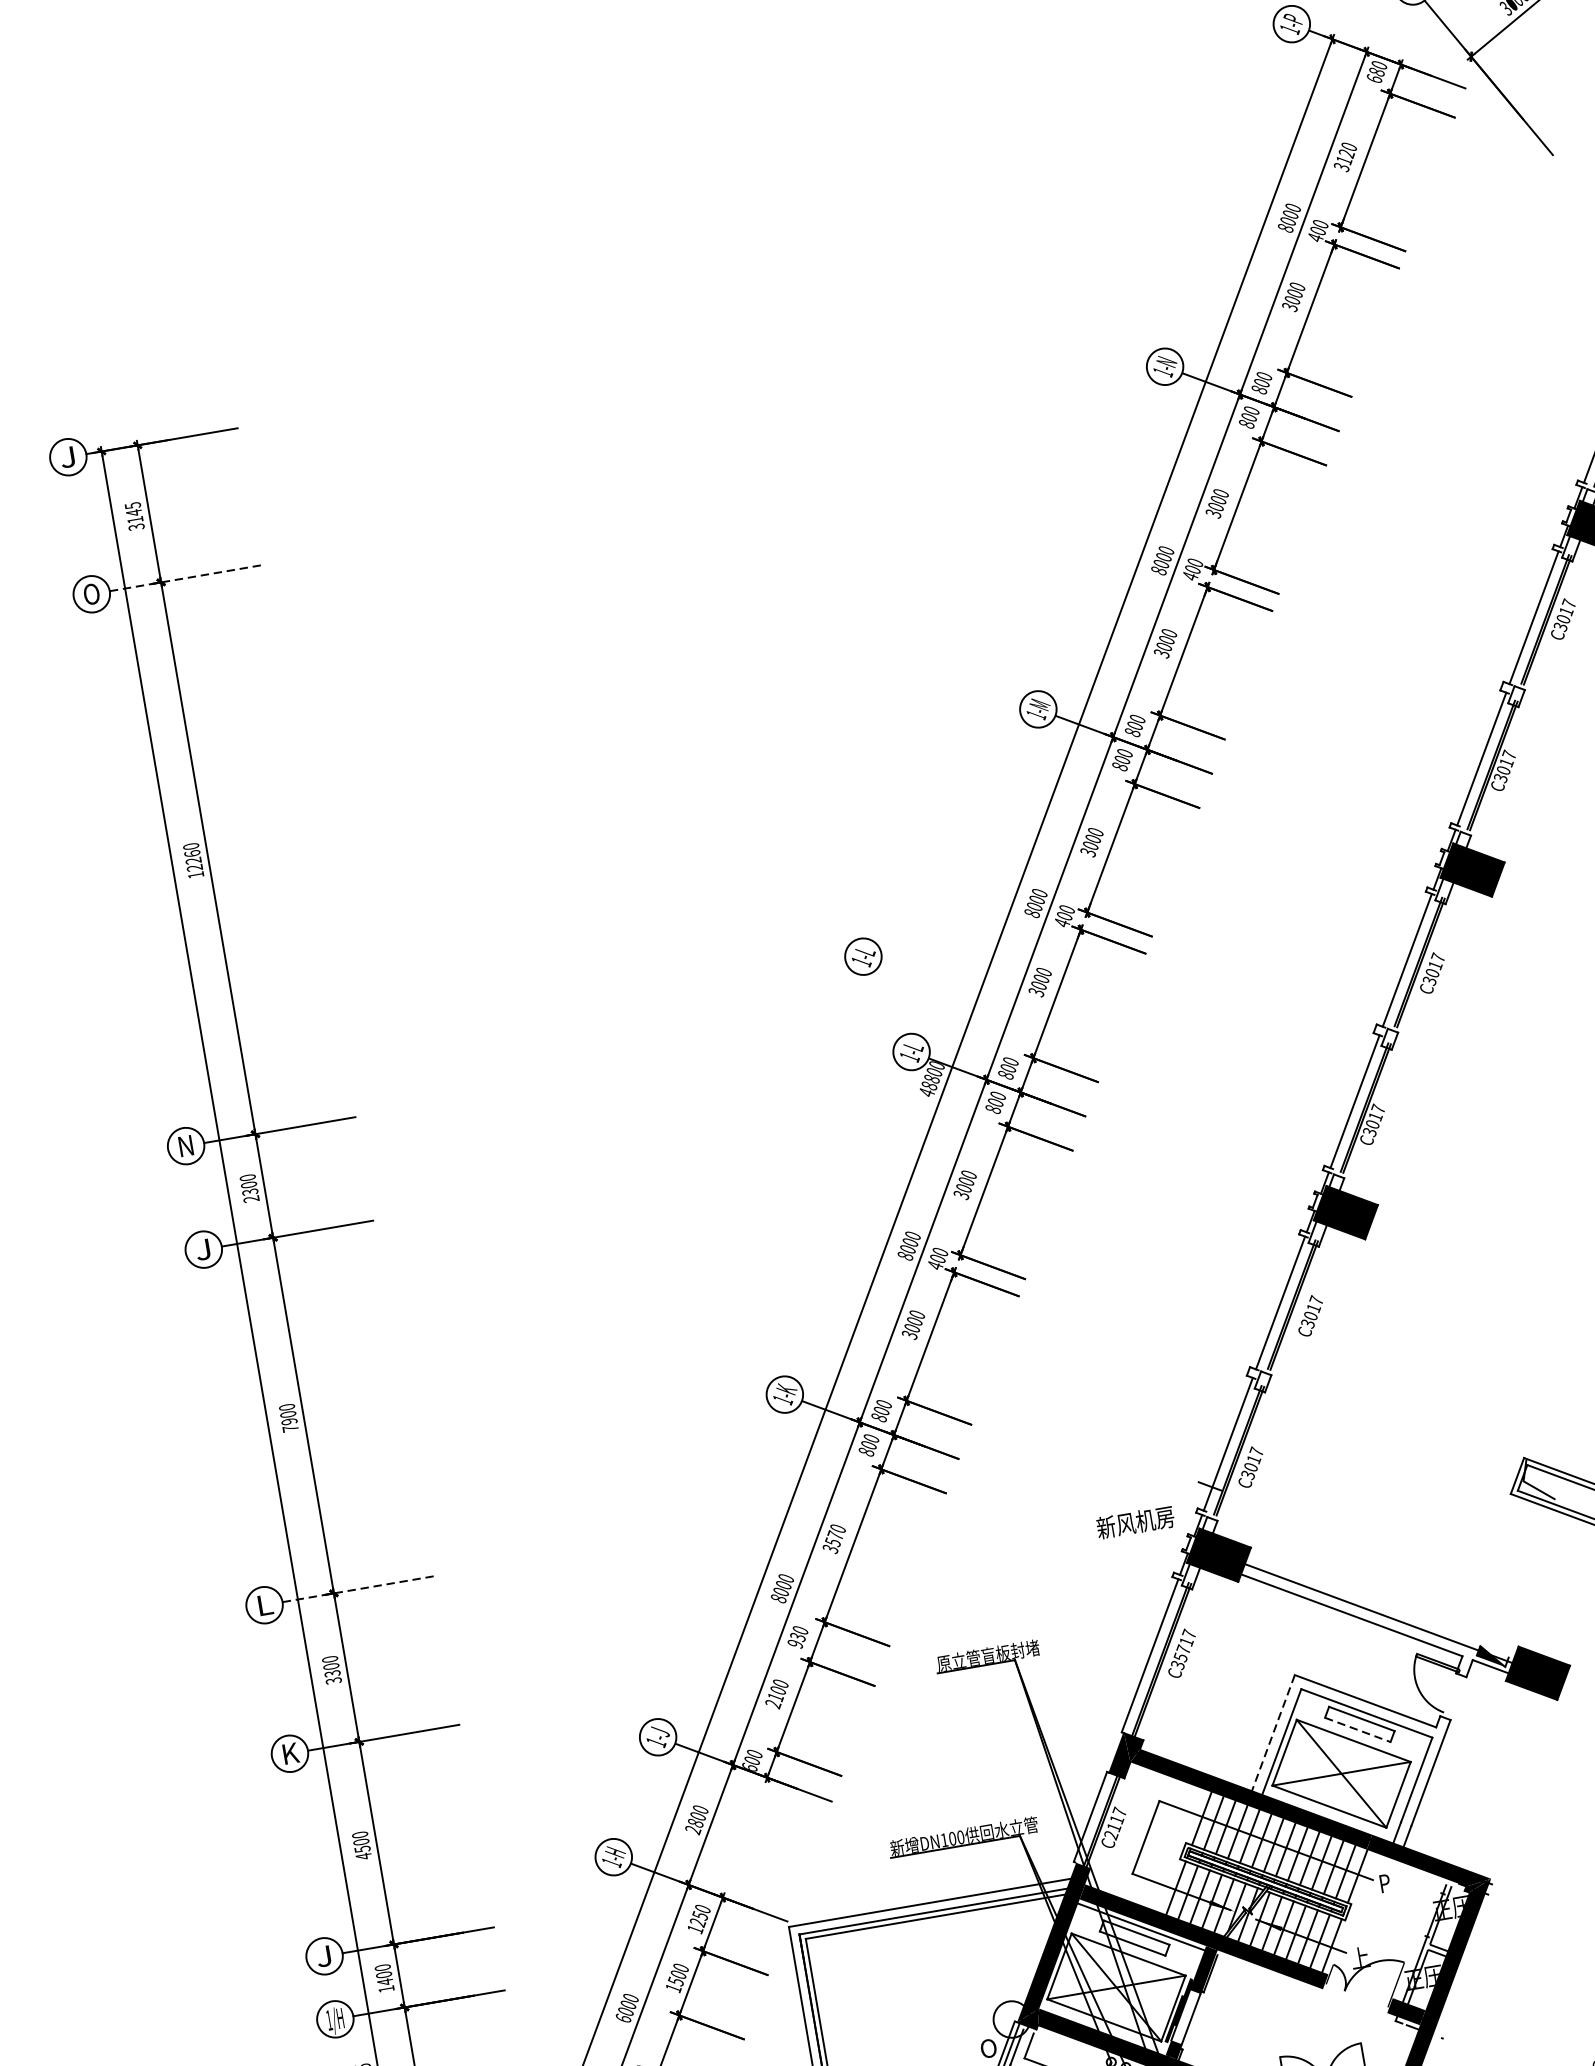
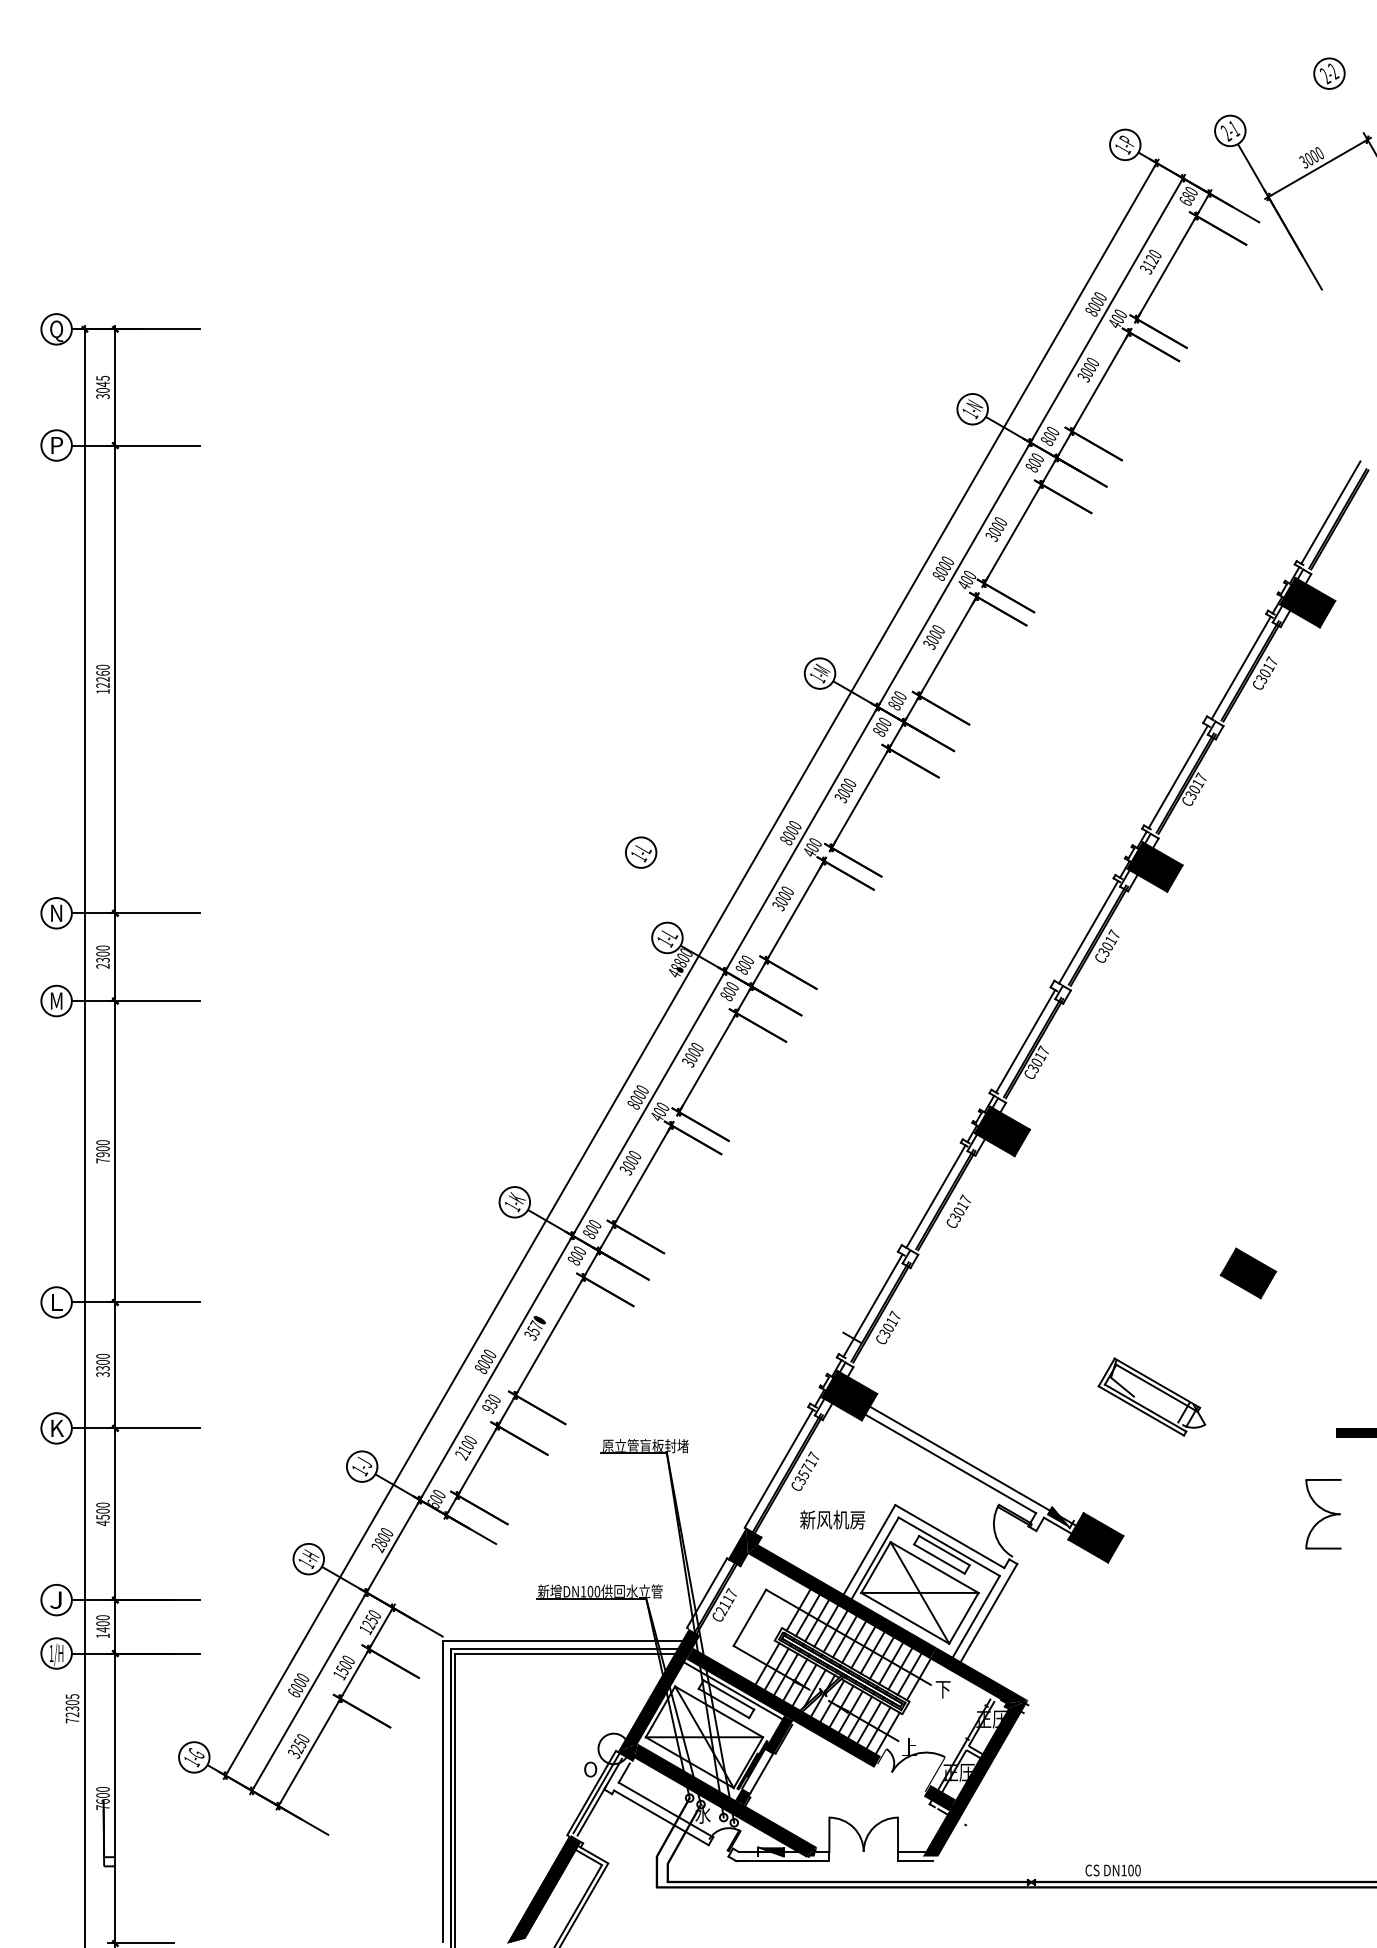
text: (68, 459) -> (56, 331), J -> Q
text: (134, 520) -> (102, 390), 3145 -> 3045
line: (185, 578) -> (136, 445), dashed -> solid
text: (91, 594) -> (56, 445), O -> P
text: (203, 1249) -> (56, 1000), J -> M
text: (1135, 1521) -> (832, 1519), moved
line: (358, 1589) -> (136, 1302), dashed -> solid
line: (1357, 1730) -> (939, 1559), dashed -> solid
line: (1272, 1735) -> (868, 1551), dashed -> solid
text: (1387, 1883) -> (942, 1689), P -> 下

